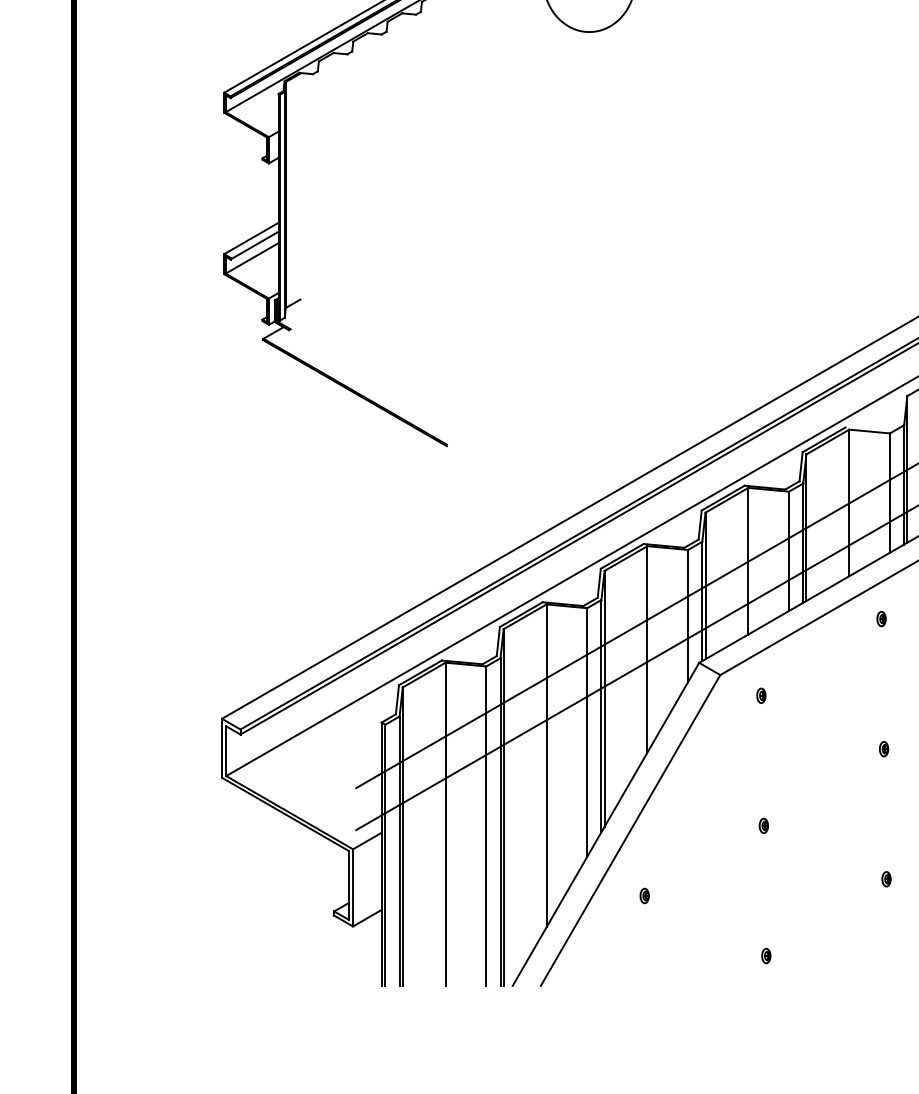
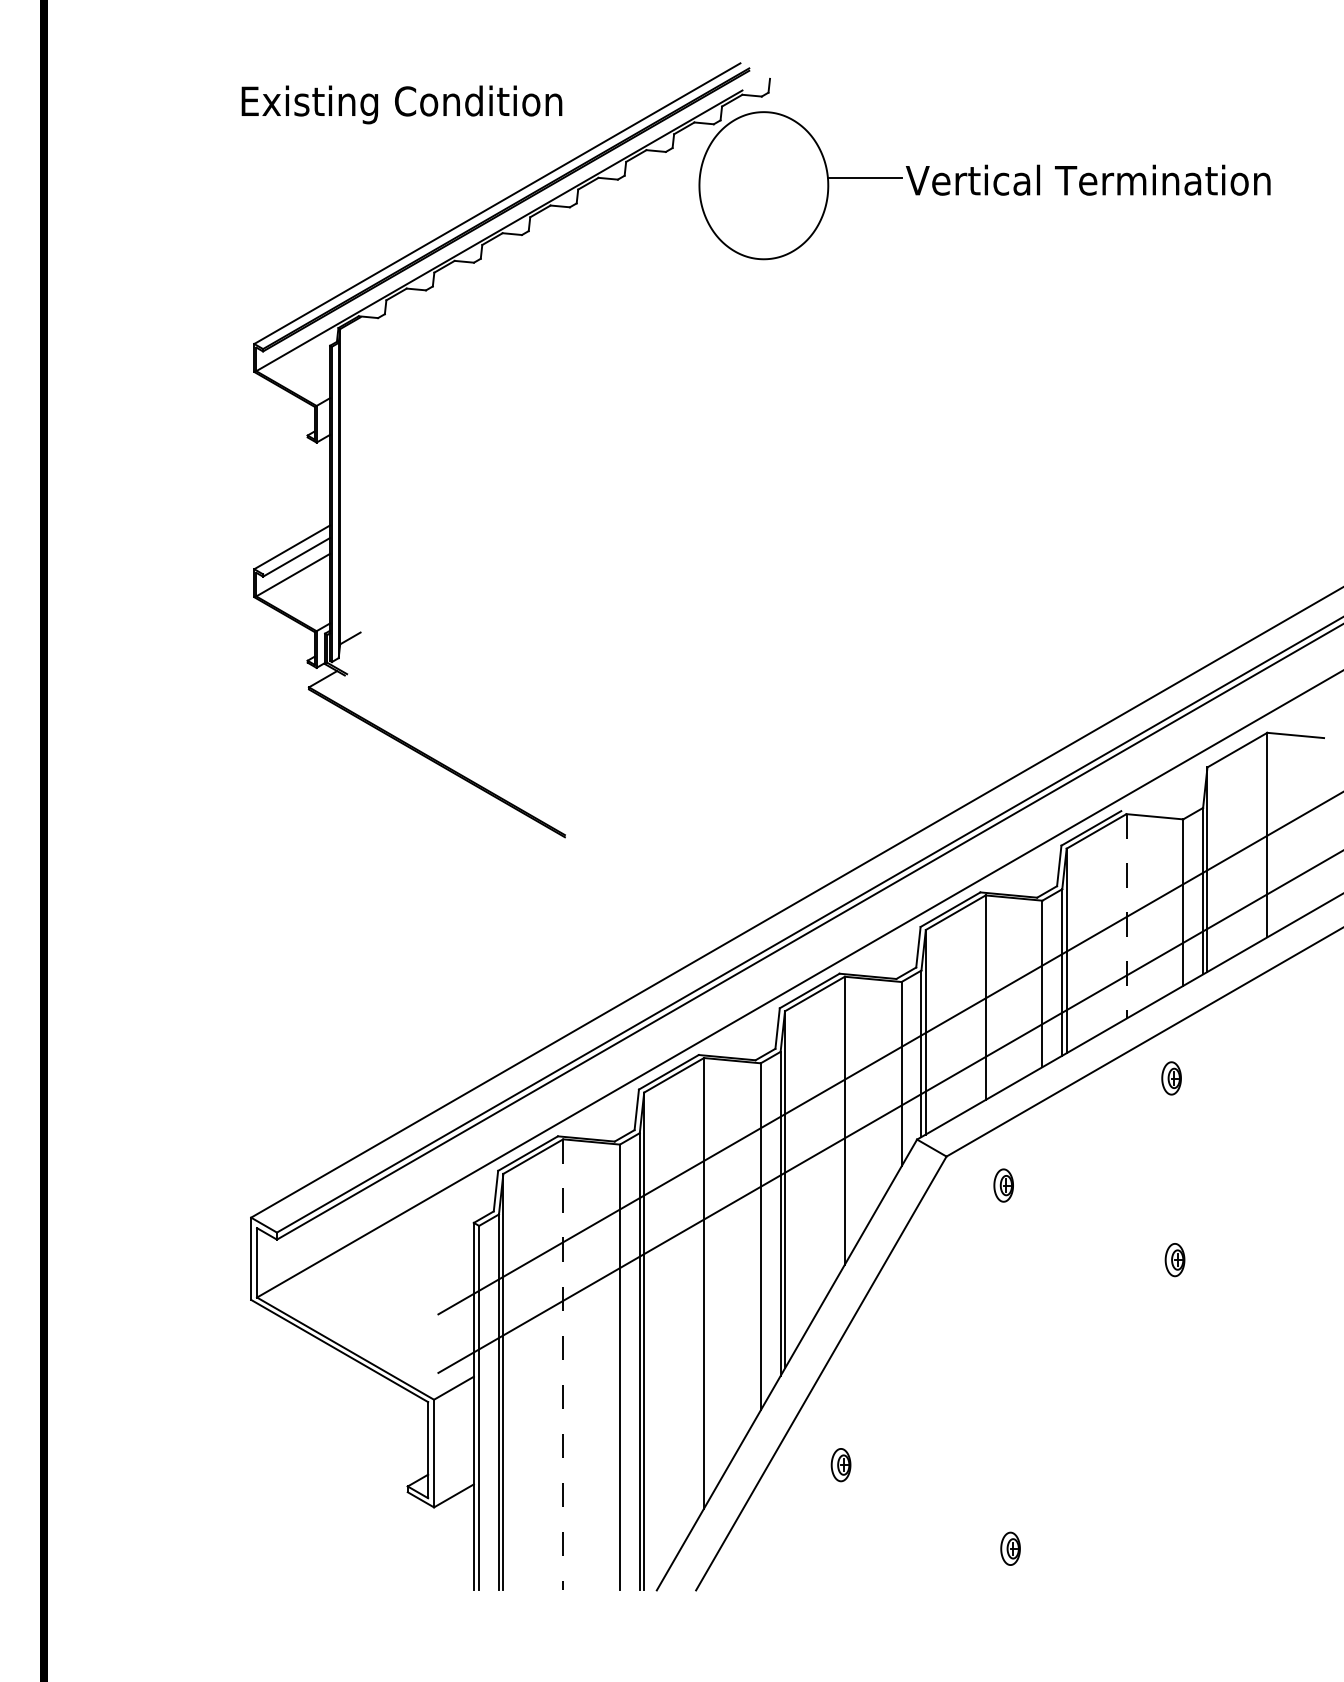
line: (849, 503) -> (1126, 916), solid -> dashed
part: (881, 619) -> (1171, 1078), size x1.6
part: (761, 695) -> (1003, 1185), size x1.6
part: (883, 748) -> (1174, 1259), size x1.6
line: (445, 824) -> (563, 1364), solid -> dashed
part: (763, 826) -> (1006, 1367), removed
part: (886, 879) -> (1178, 1441), removed
part: (644, 895) -> (840, 1464), size x1.6
part: (766, 955) -> (1010, 1548), size x1.6

